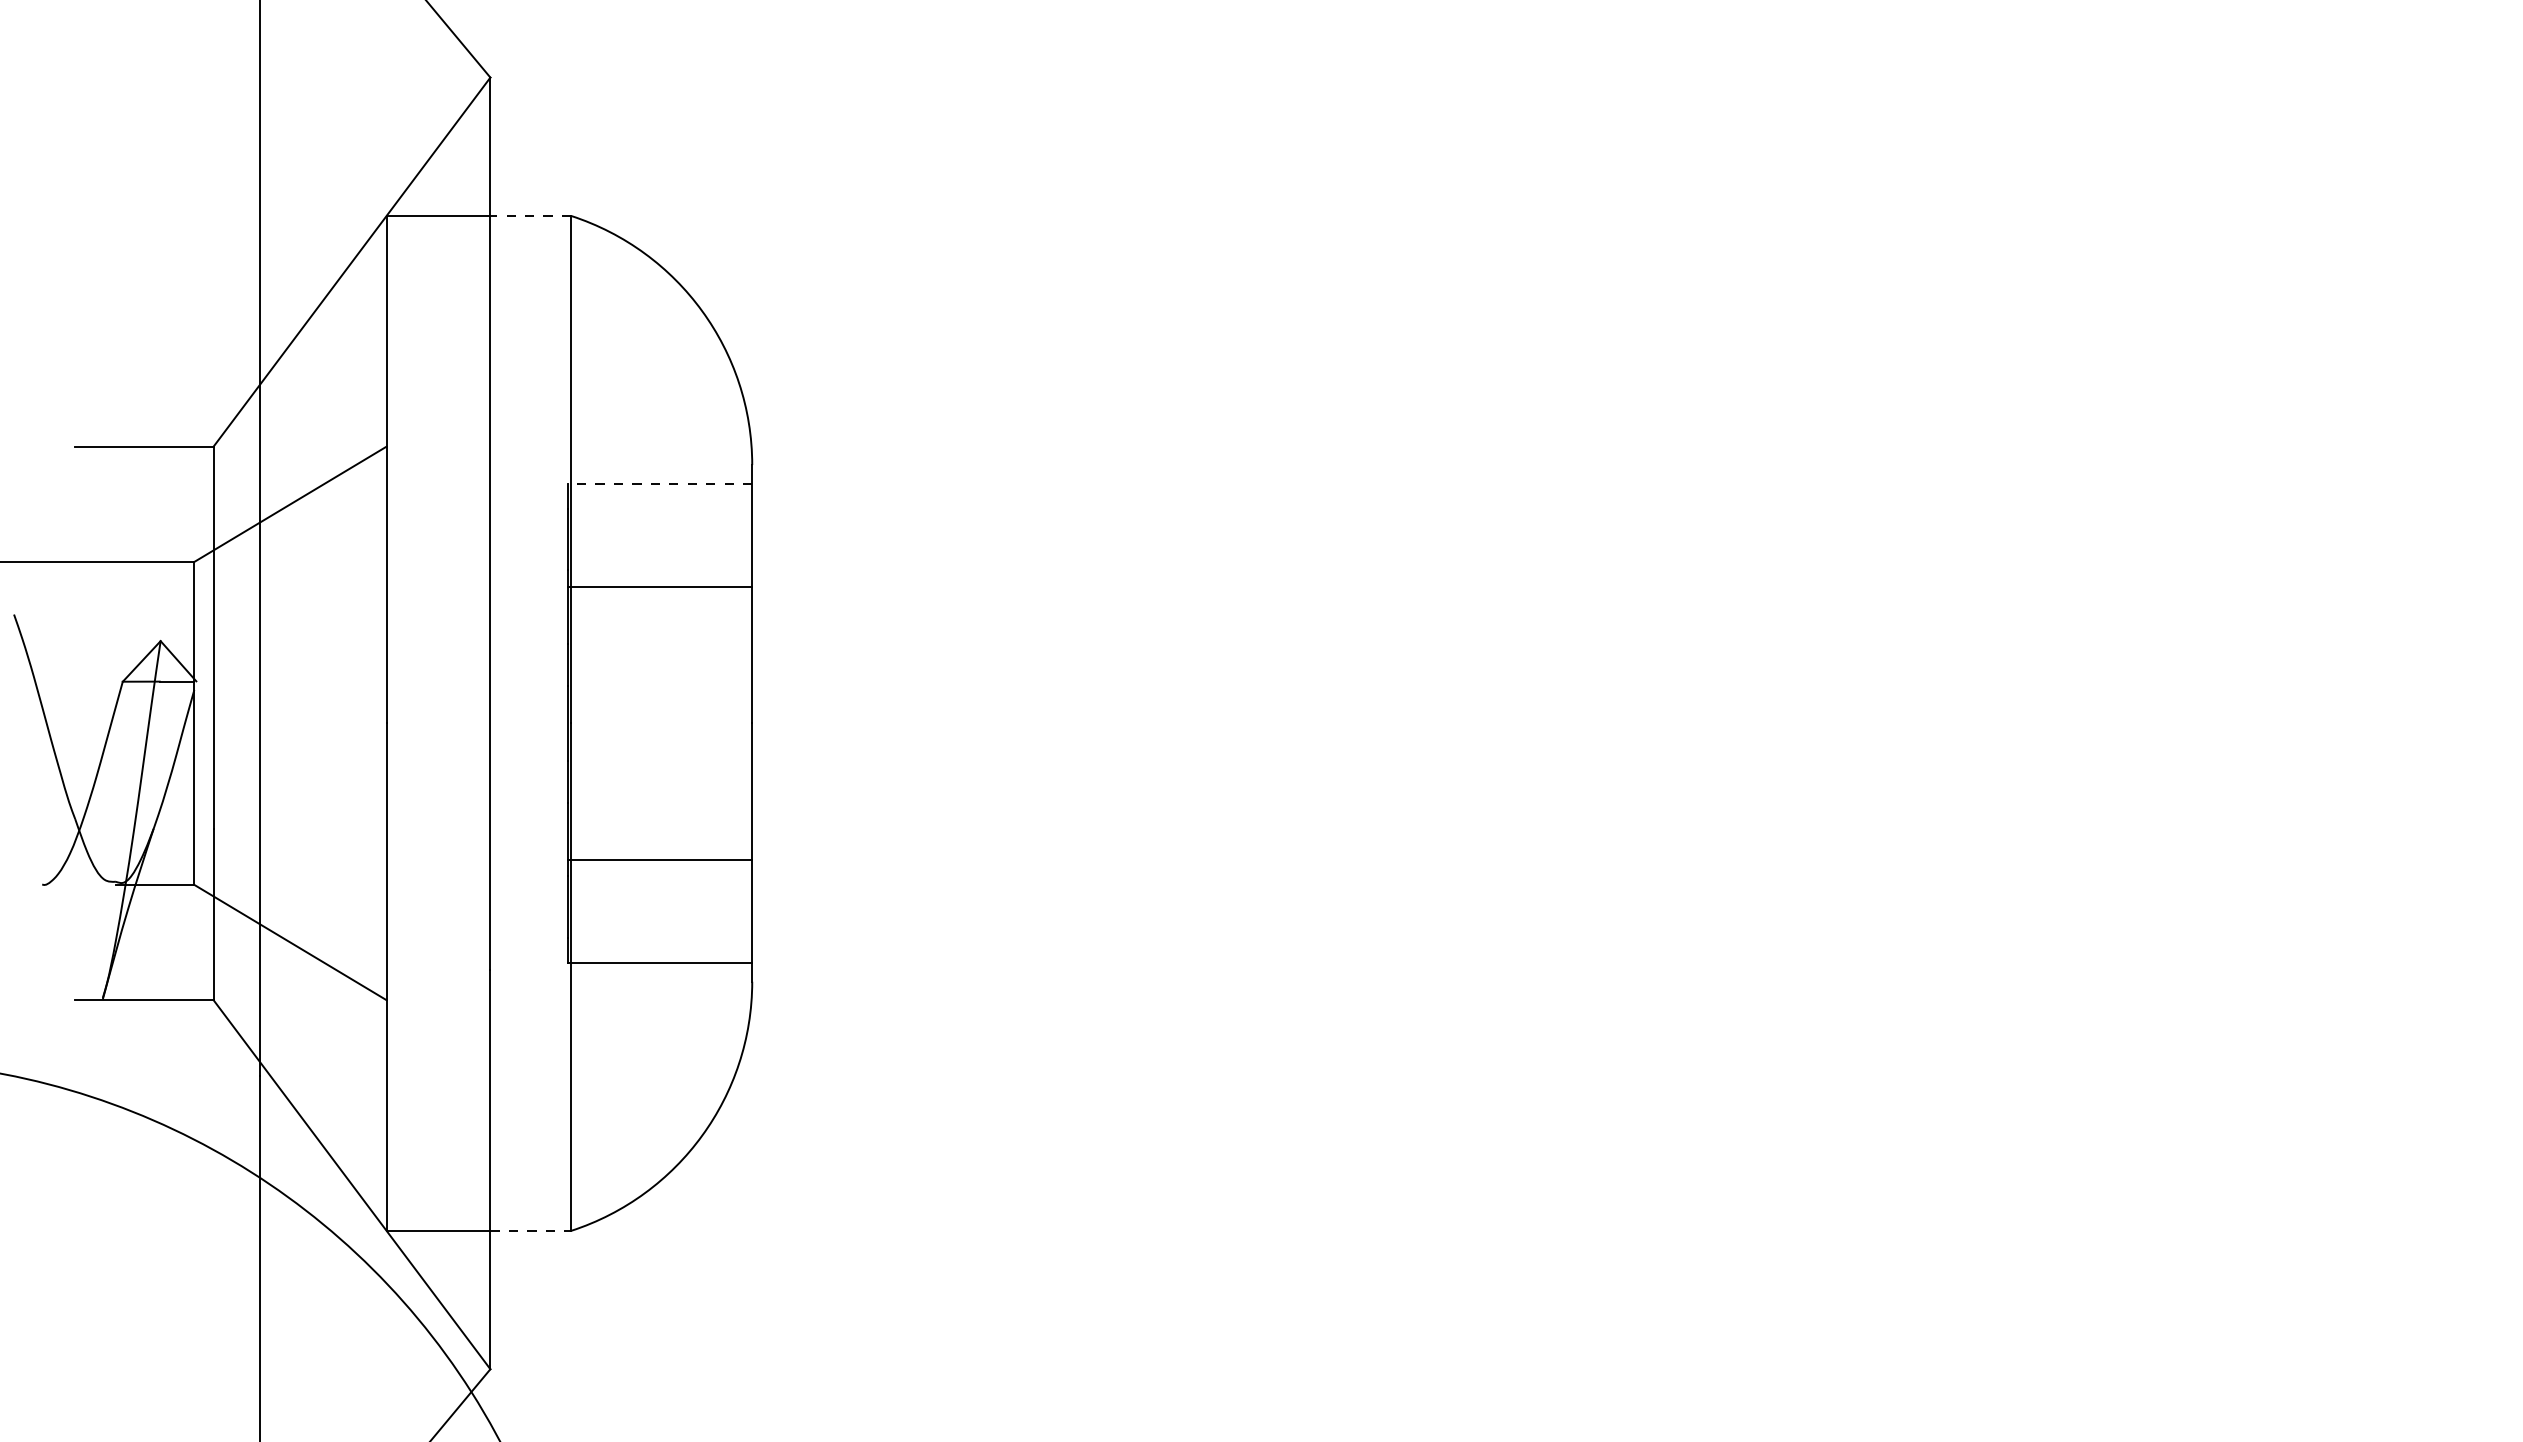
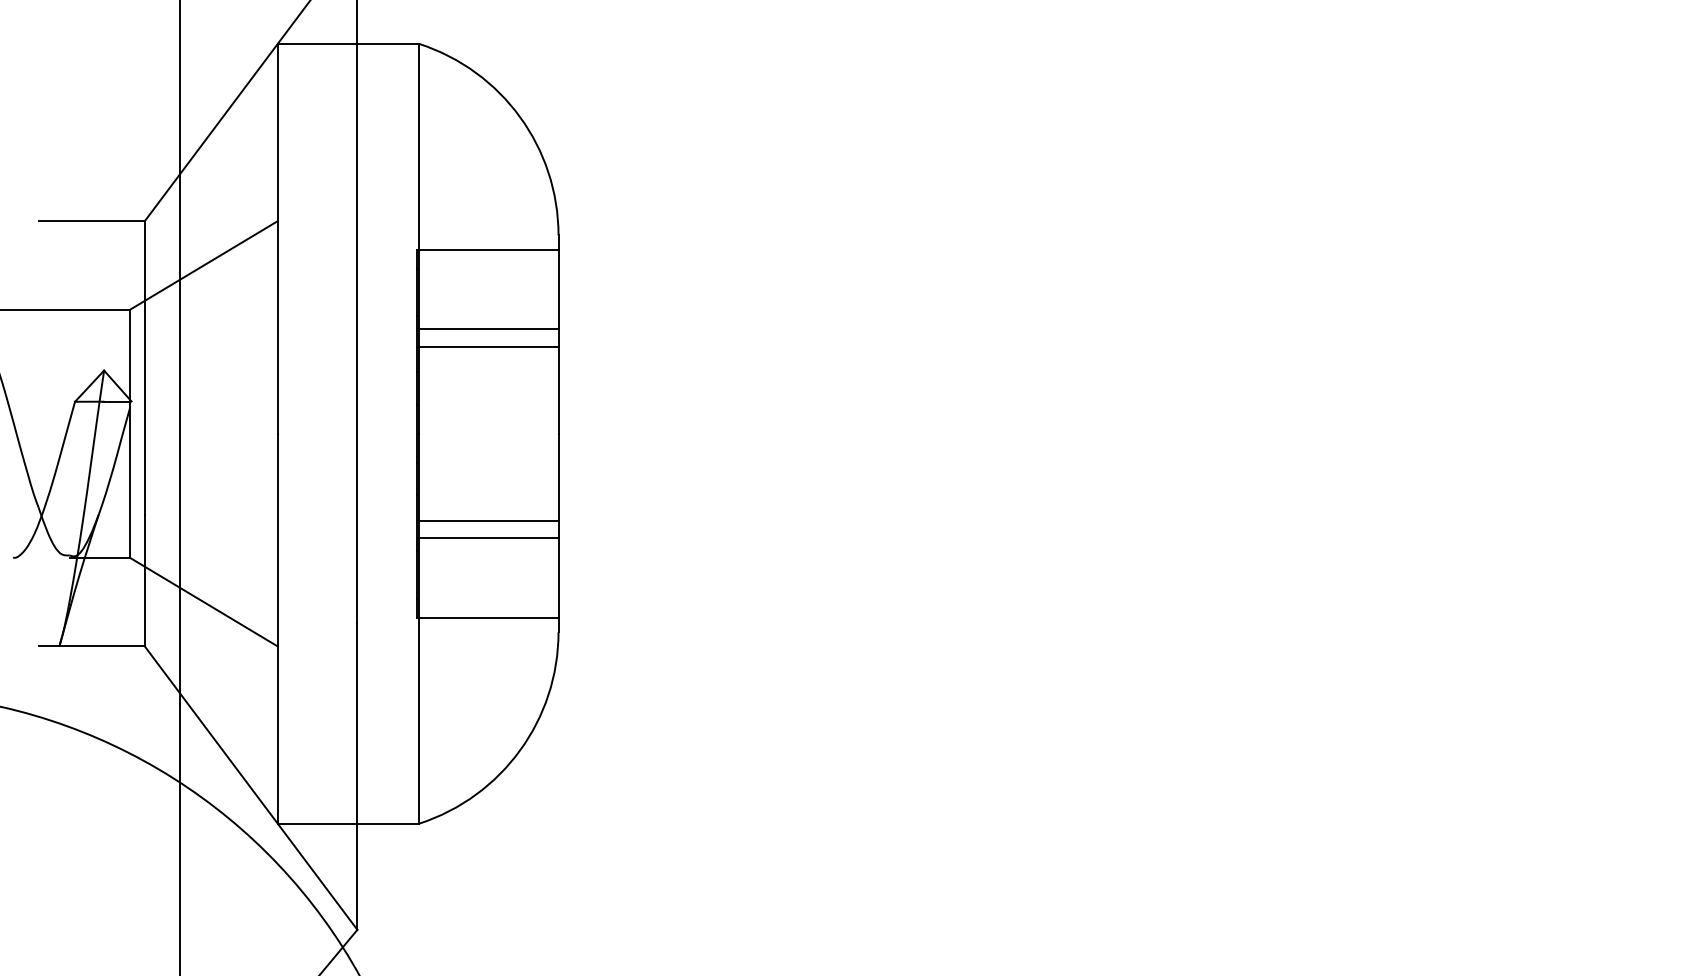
line: (530, 215) -> (388, 43), dashed -> solid
line: (659, 483) -> (487, 249), dashed -> solid
line: (659, 610) -> (487, 347), added
line: (659, 836) -> (487, 520), added
line: (531, 1230) -> (388, 823), dashed -> solid

